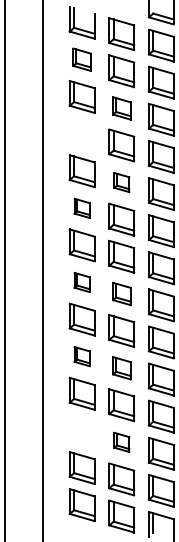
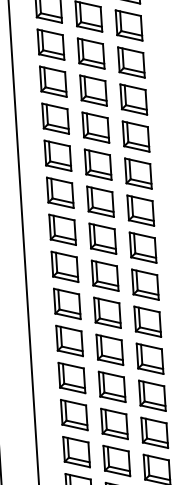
part: (81, 59) -> (50, 44), size x1.43
part: (121, 108) -> (93, 90), size x1.43
part: (81, 133) -> (54, 118), added
part: (121, 182) -> (97, 164), size x1.67
part: (81, 208) -> (59, 193), size x1.67
part: (81, 282) -> (64, 266), size x1.67
part: (121, 293) -> (104, 275), size x1.43
part: (81, 356) -> (68, 340), size x1.67
part: (121, 368) -> (109, 350), size x1.43
part: (81, 430) -> (73, 414), added
part: (121, 442) -> (114, 424), size x1.67

